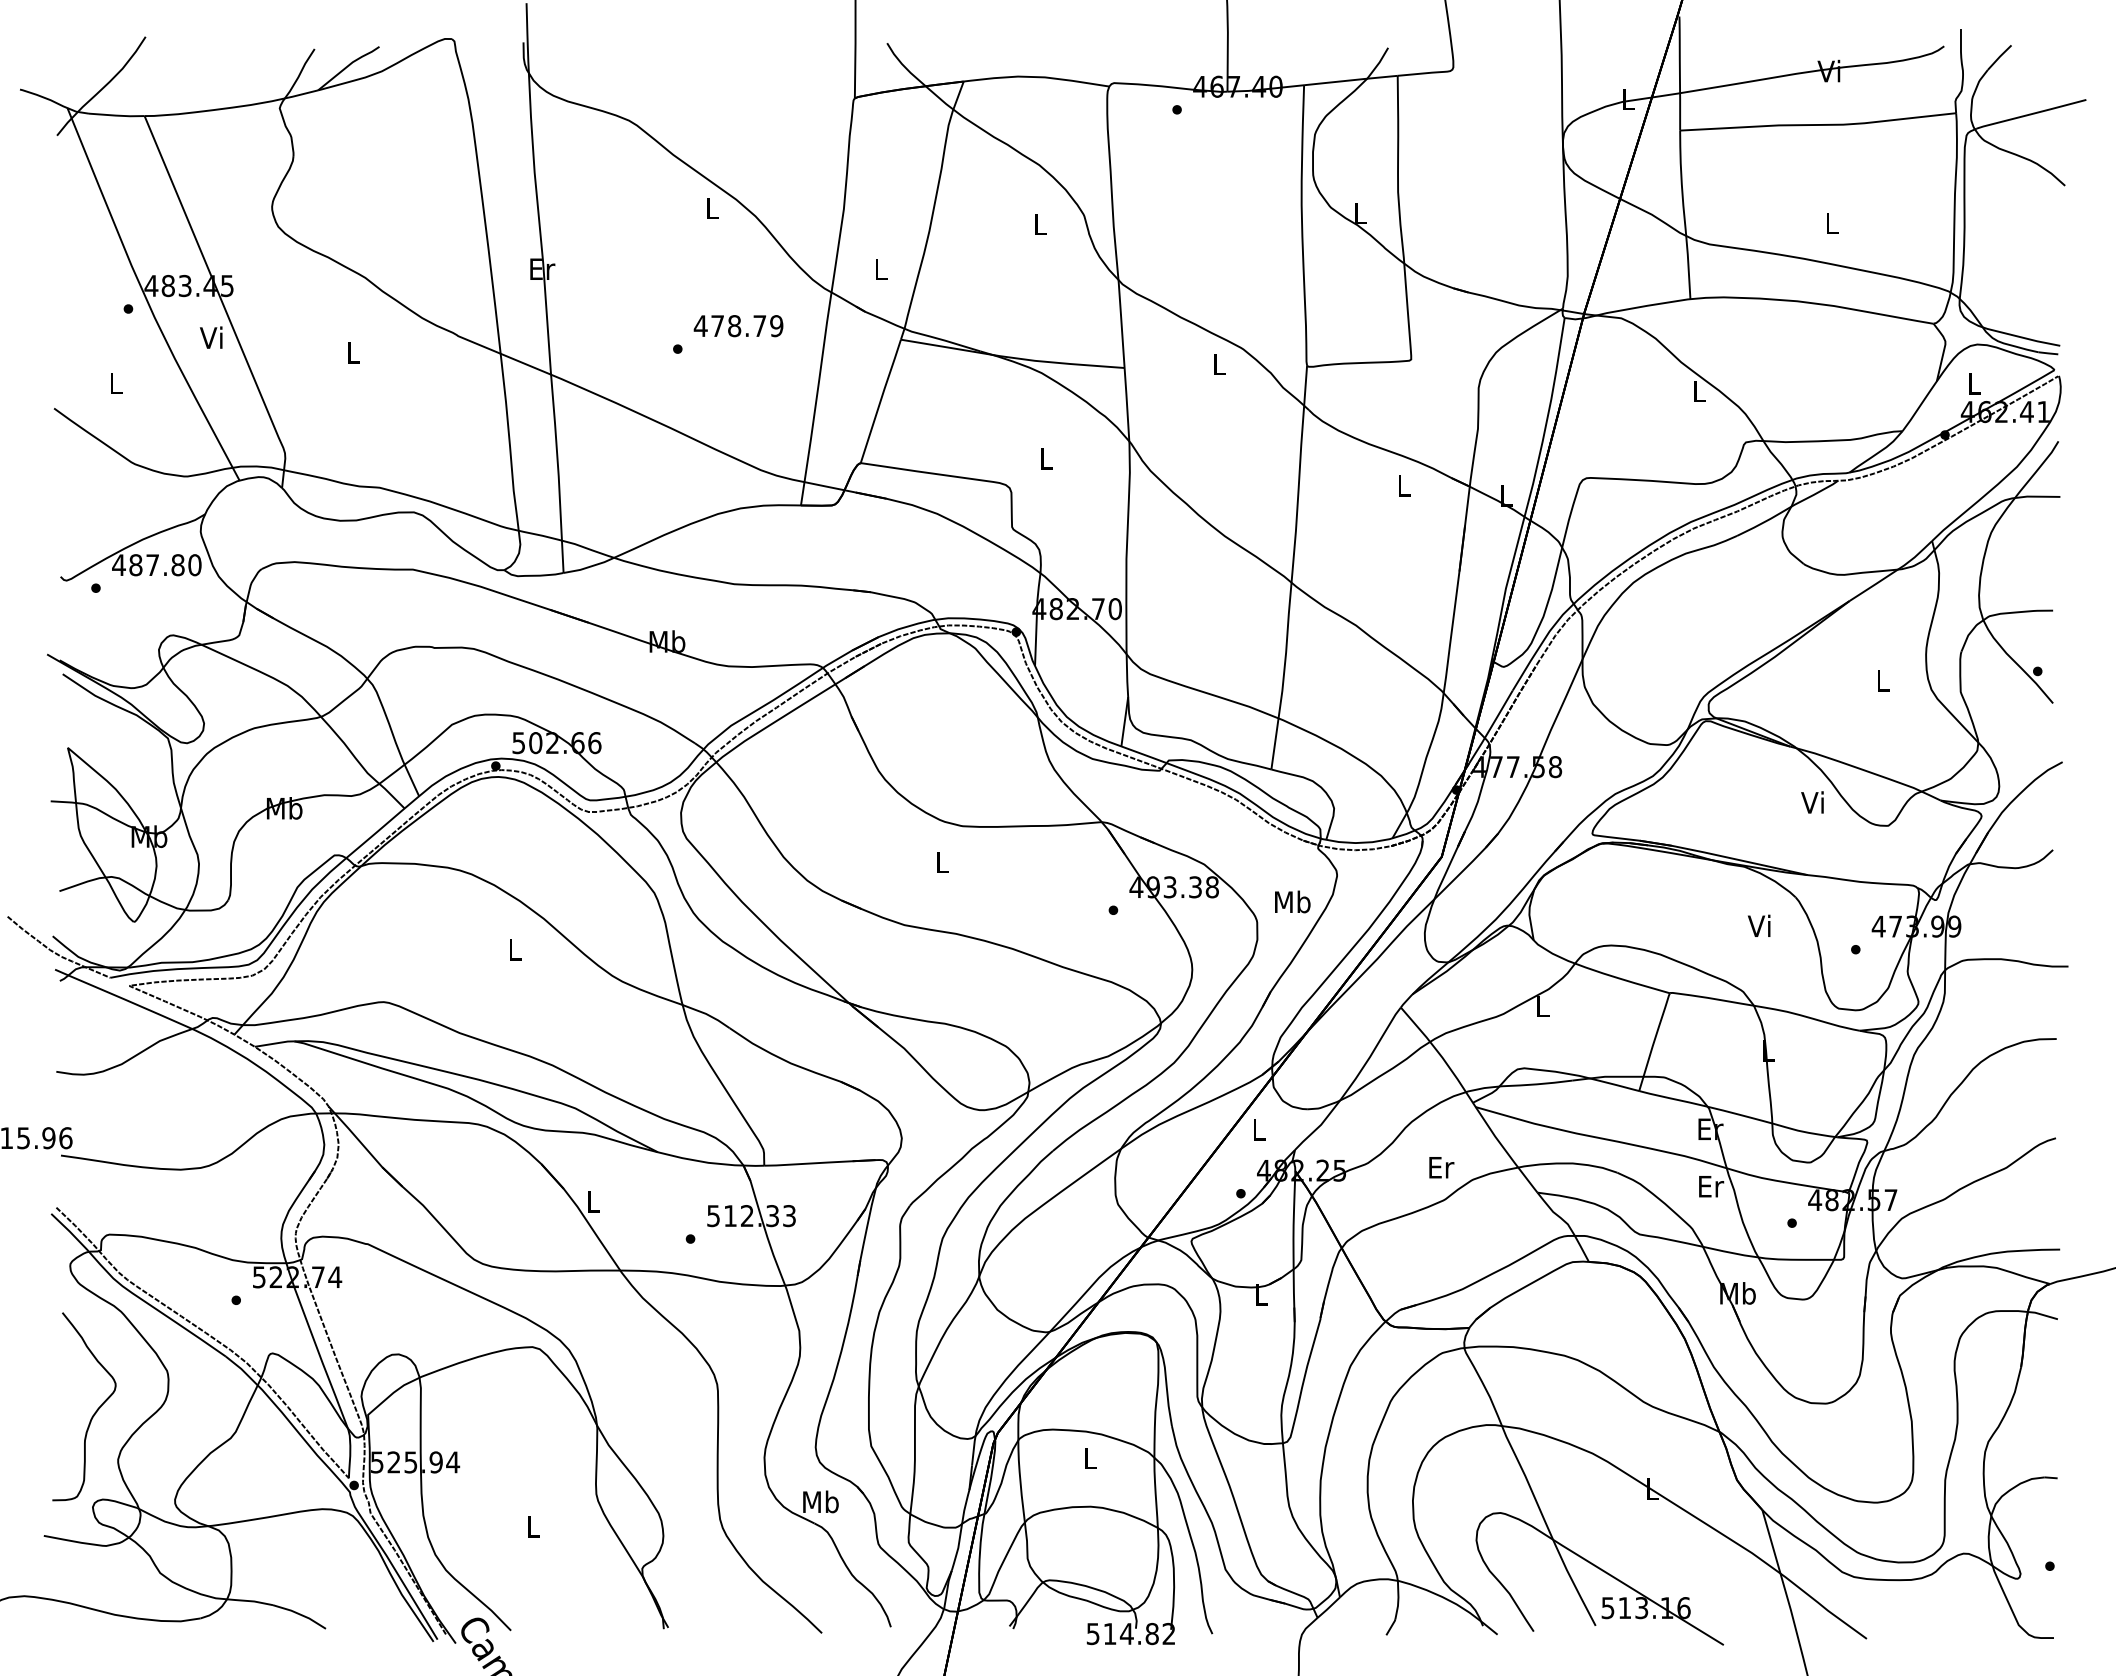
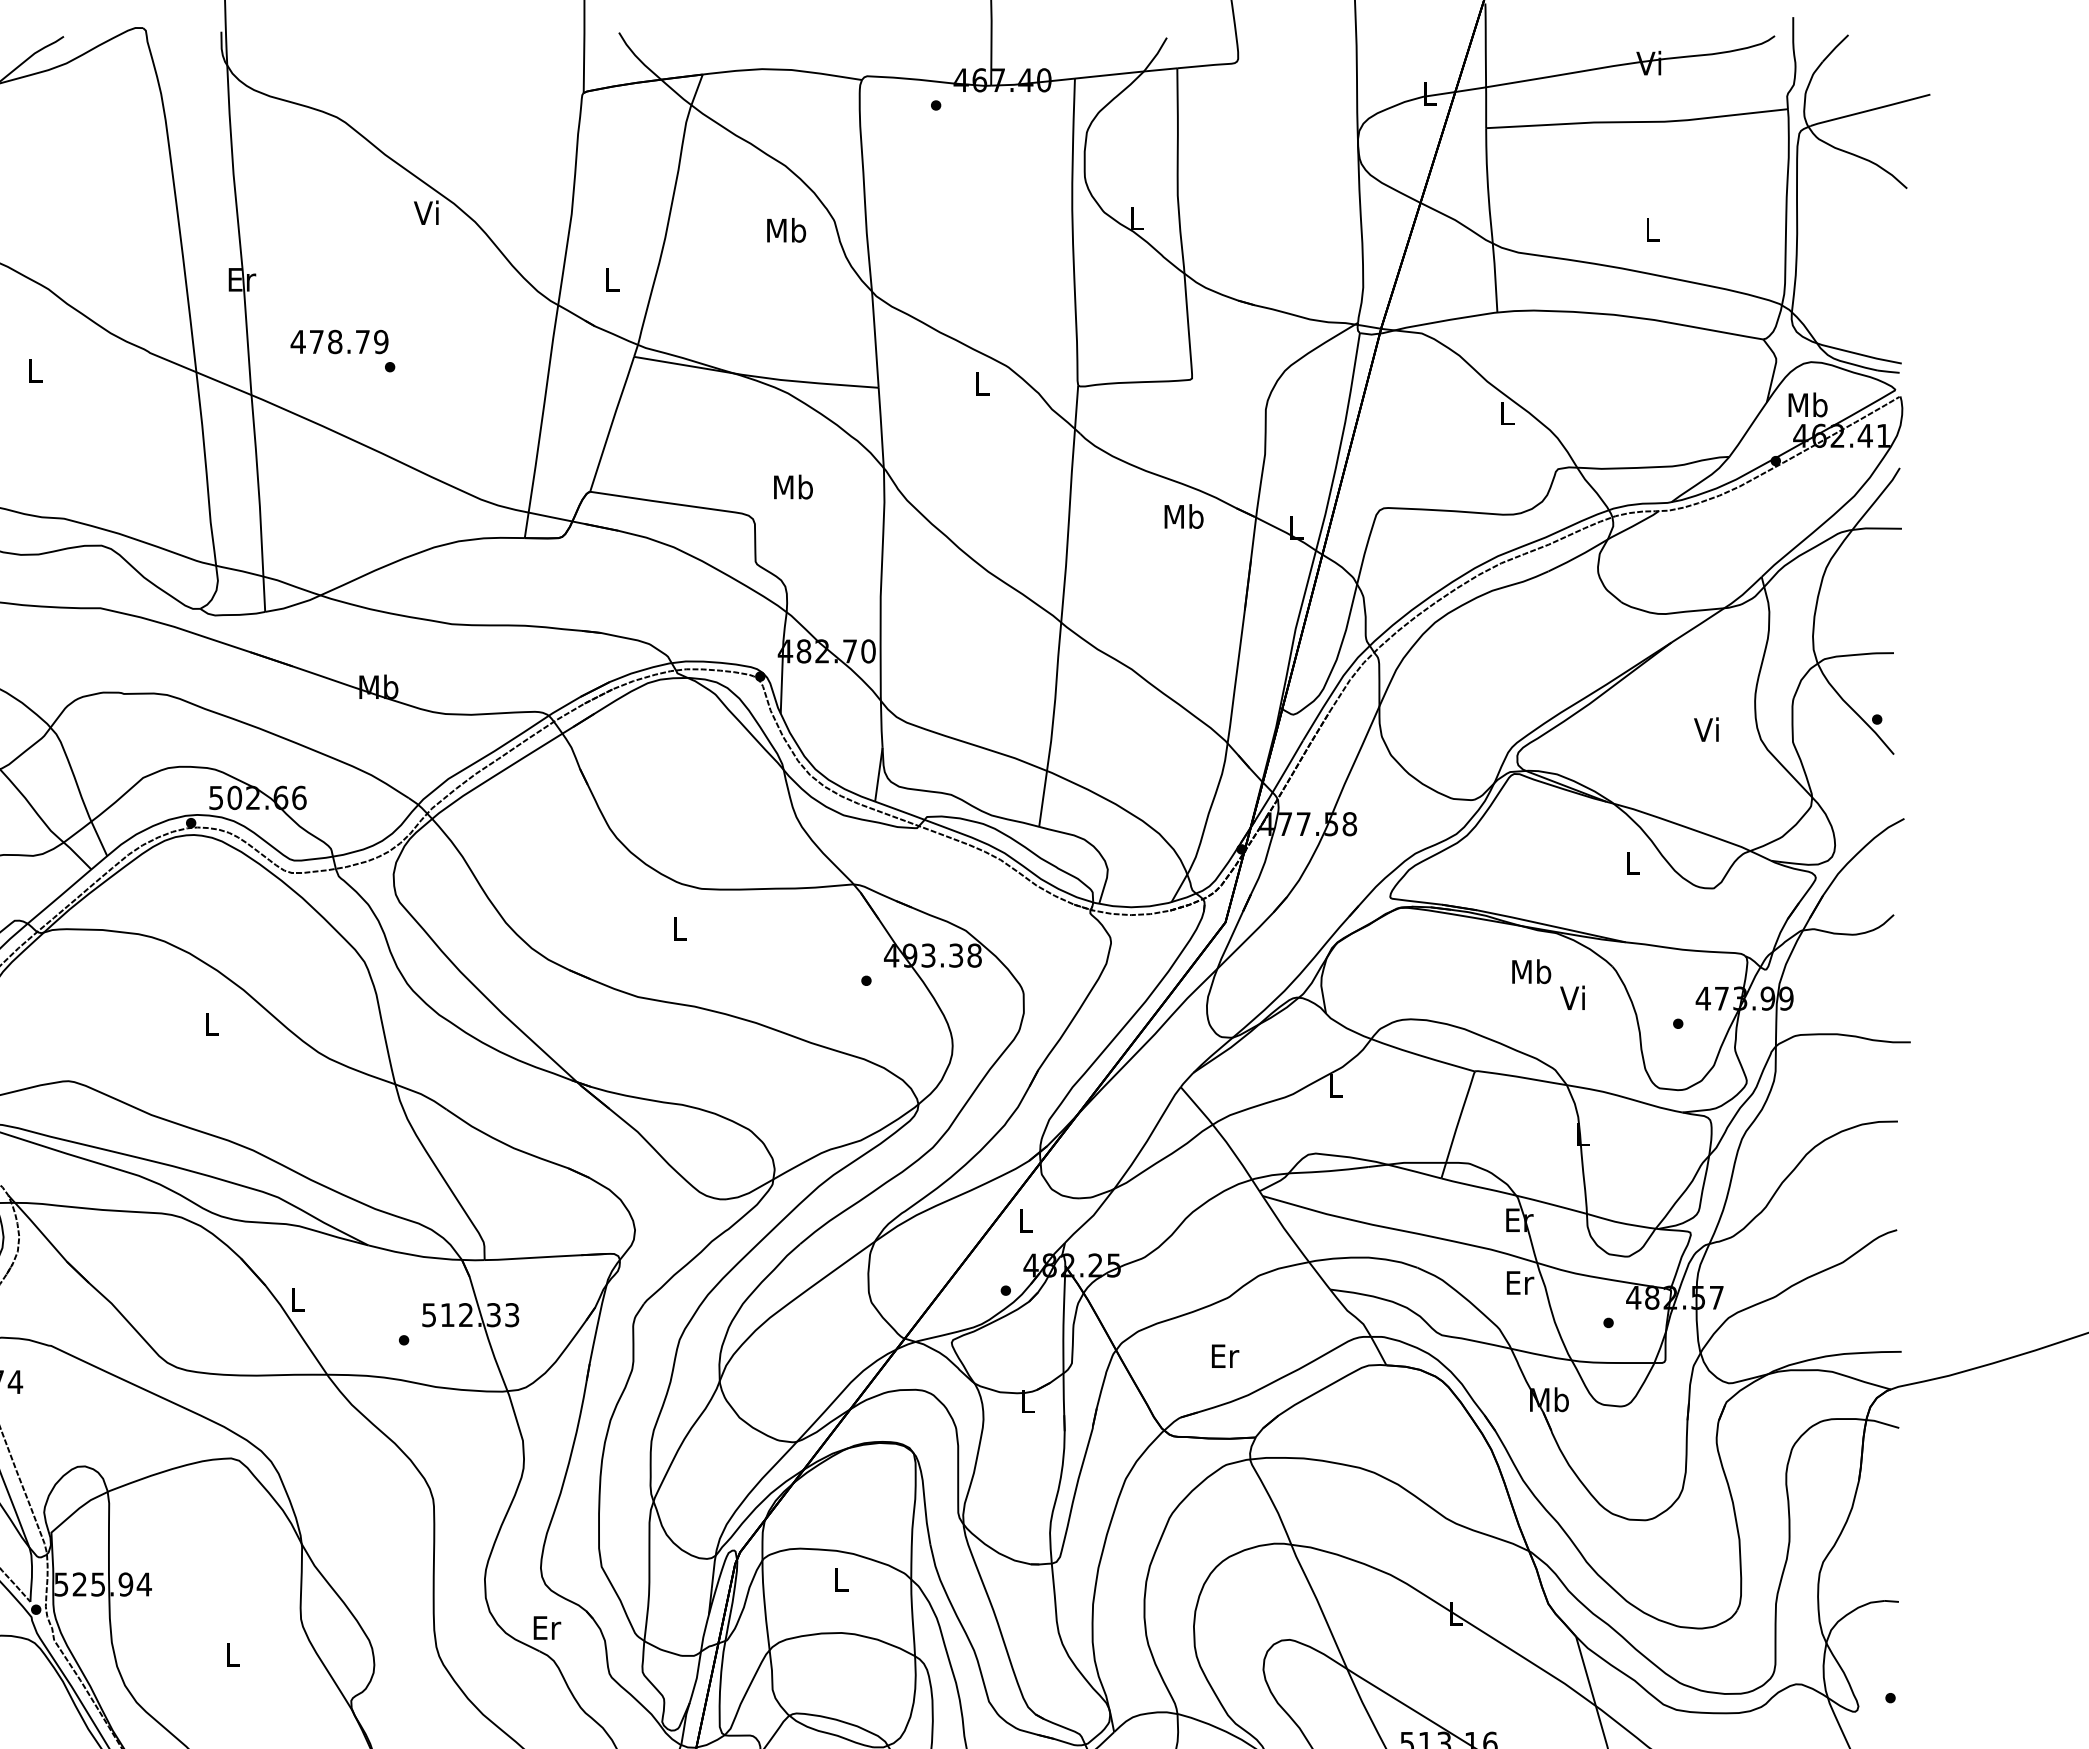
text: (710, 207) -> (425, 212), L -> Vi
text: (1040, 223) -> (786, 229), L -> Mb
text: (738, 326) -> (339, 342), moved
text: (1974, 383) -> (1808, 404), L -> Mb
text: (1046, 458) -> (793, 486), L -> Mb
text: (1403, 485) -> (1183, 516), L -> Mb
text: (1881, 680) -> (1706, 729), L -> Vi
text: (1812, 802) -> (1630, 862), Vi -> L
text: (1292, 901) -> (1531, 971), moved
text: (1441, 1167) -> (1225, 1356), moved
text: (820, 1501) -> (546, 1627), Mb -> Er

